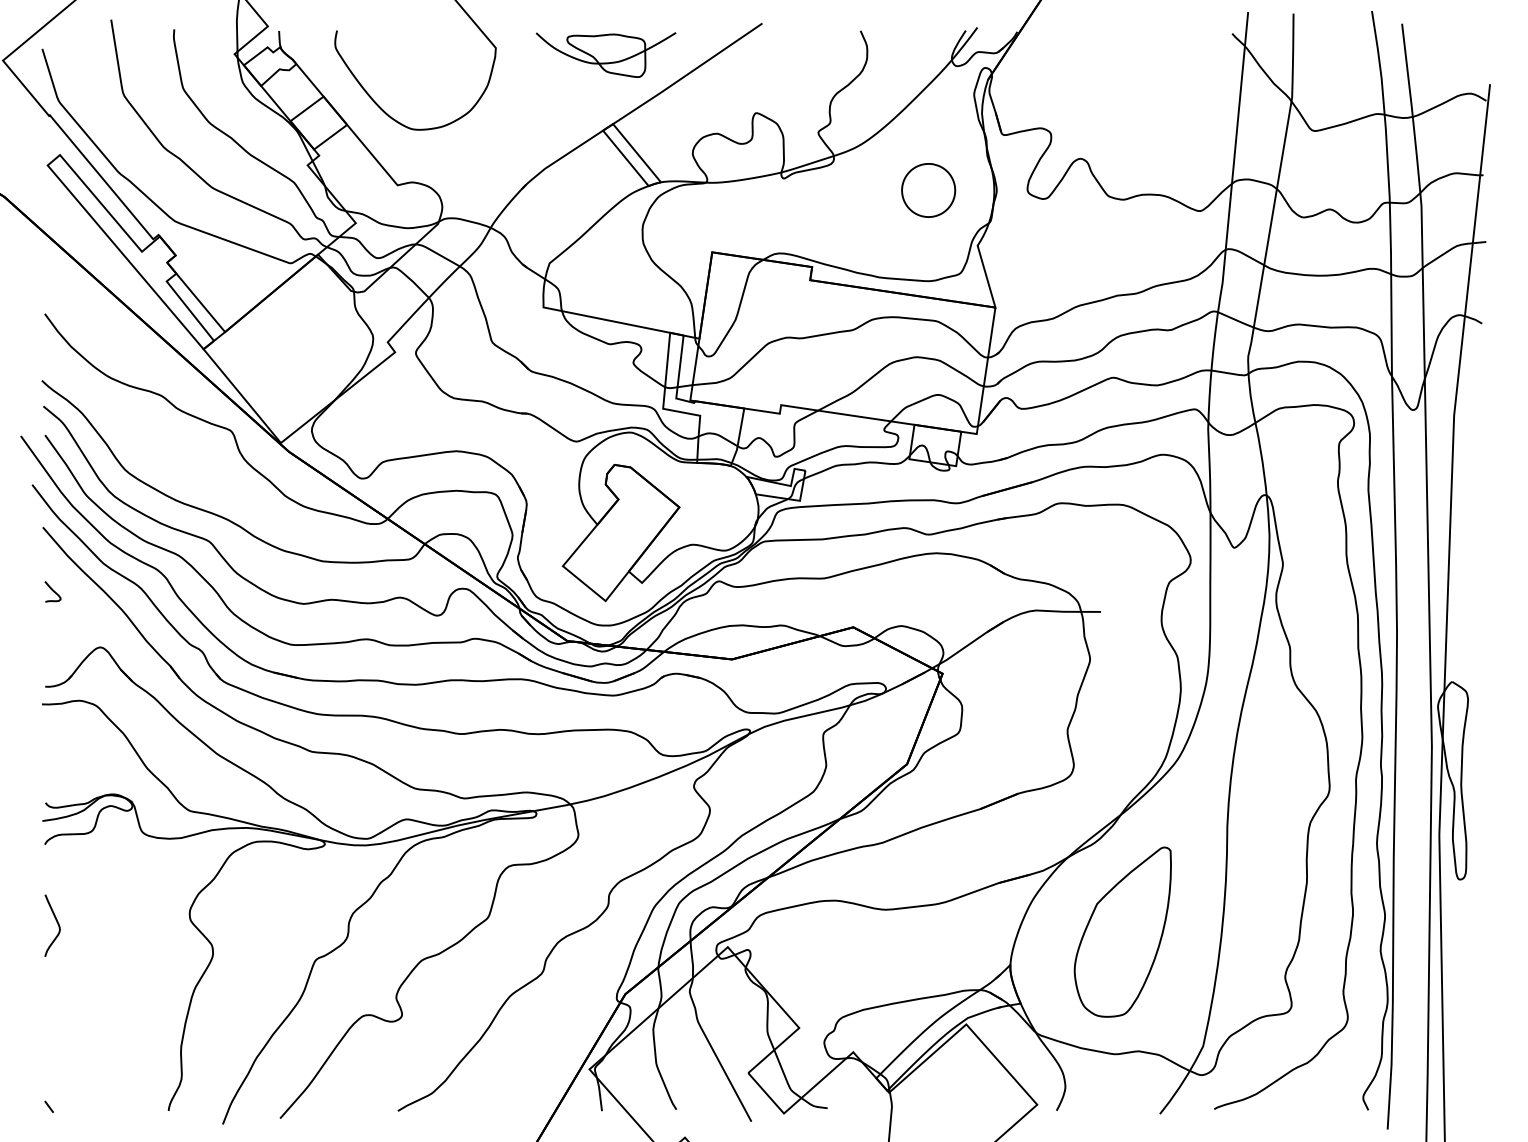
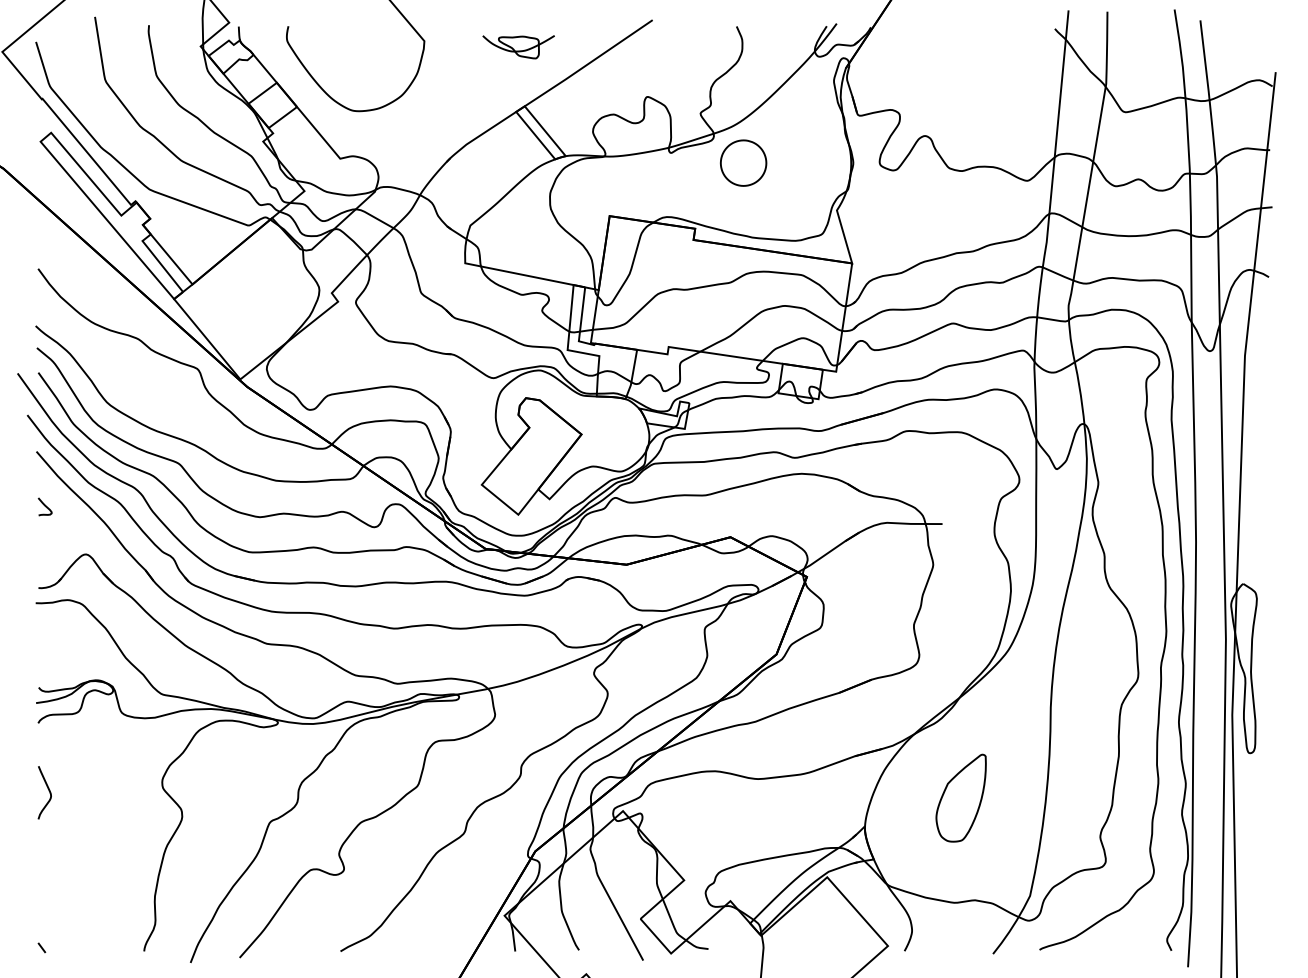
part: (605, 54) -> (518, 46), size x0.6
part: (928, 190) -> (743, 163), moved
part: (1122, 931) -> (960, 797), size x0.6

